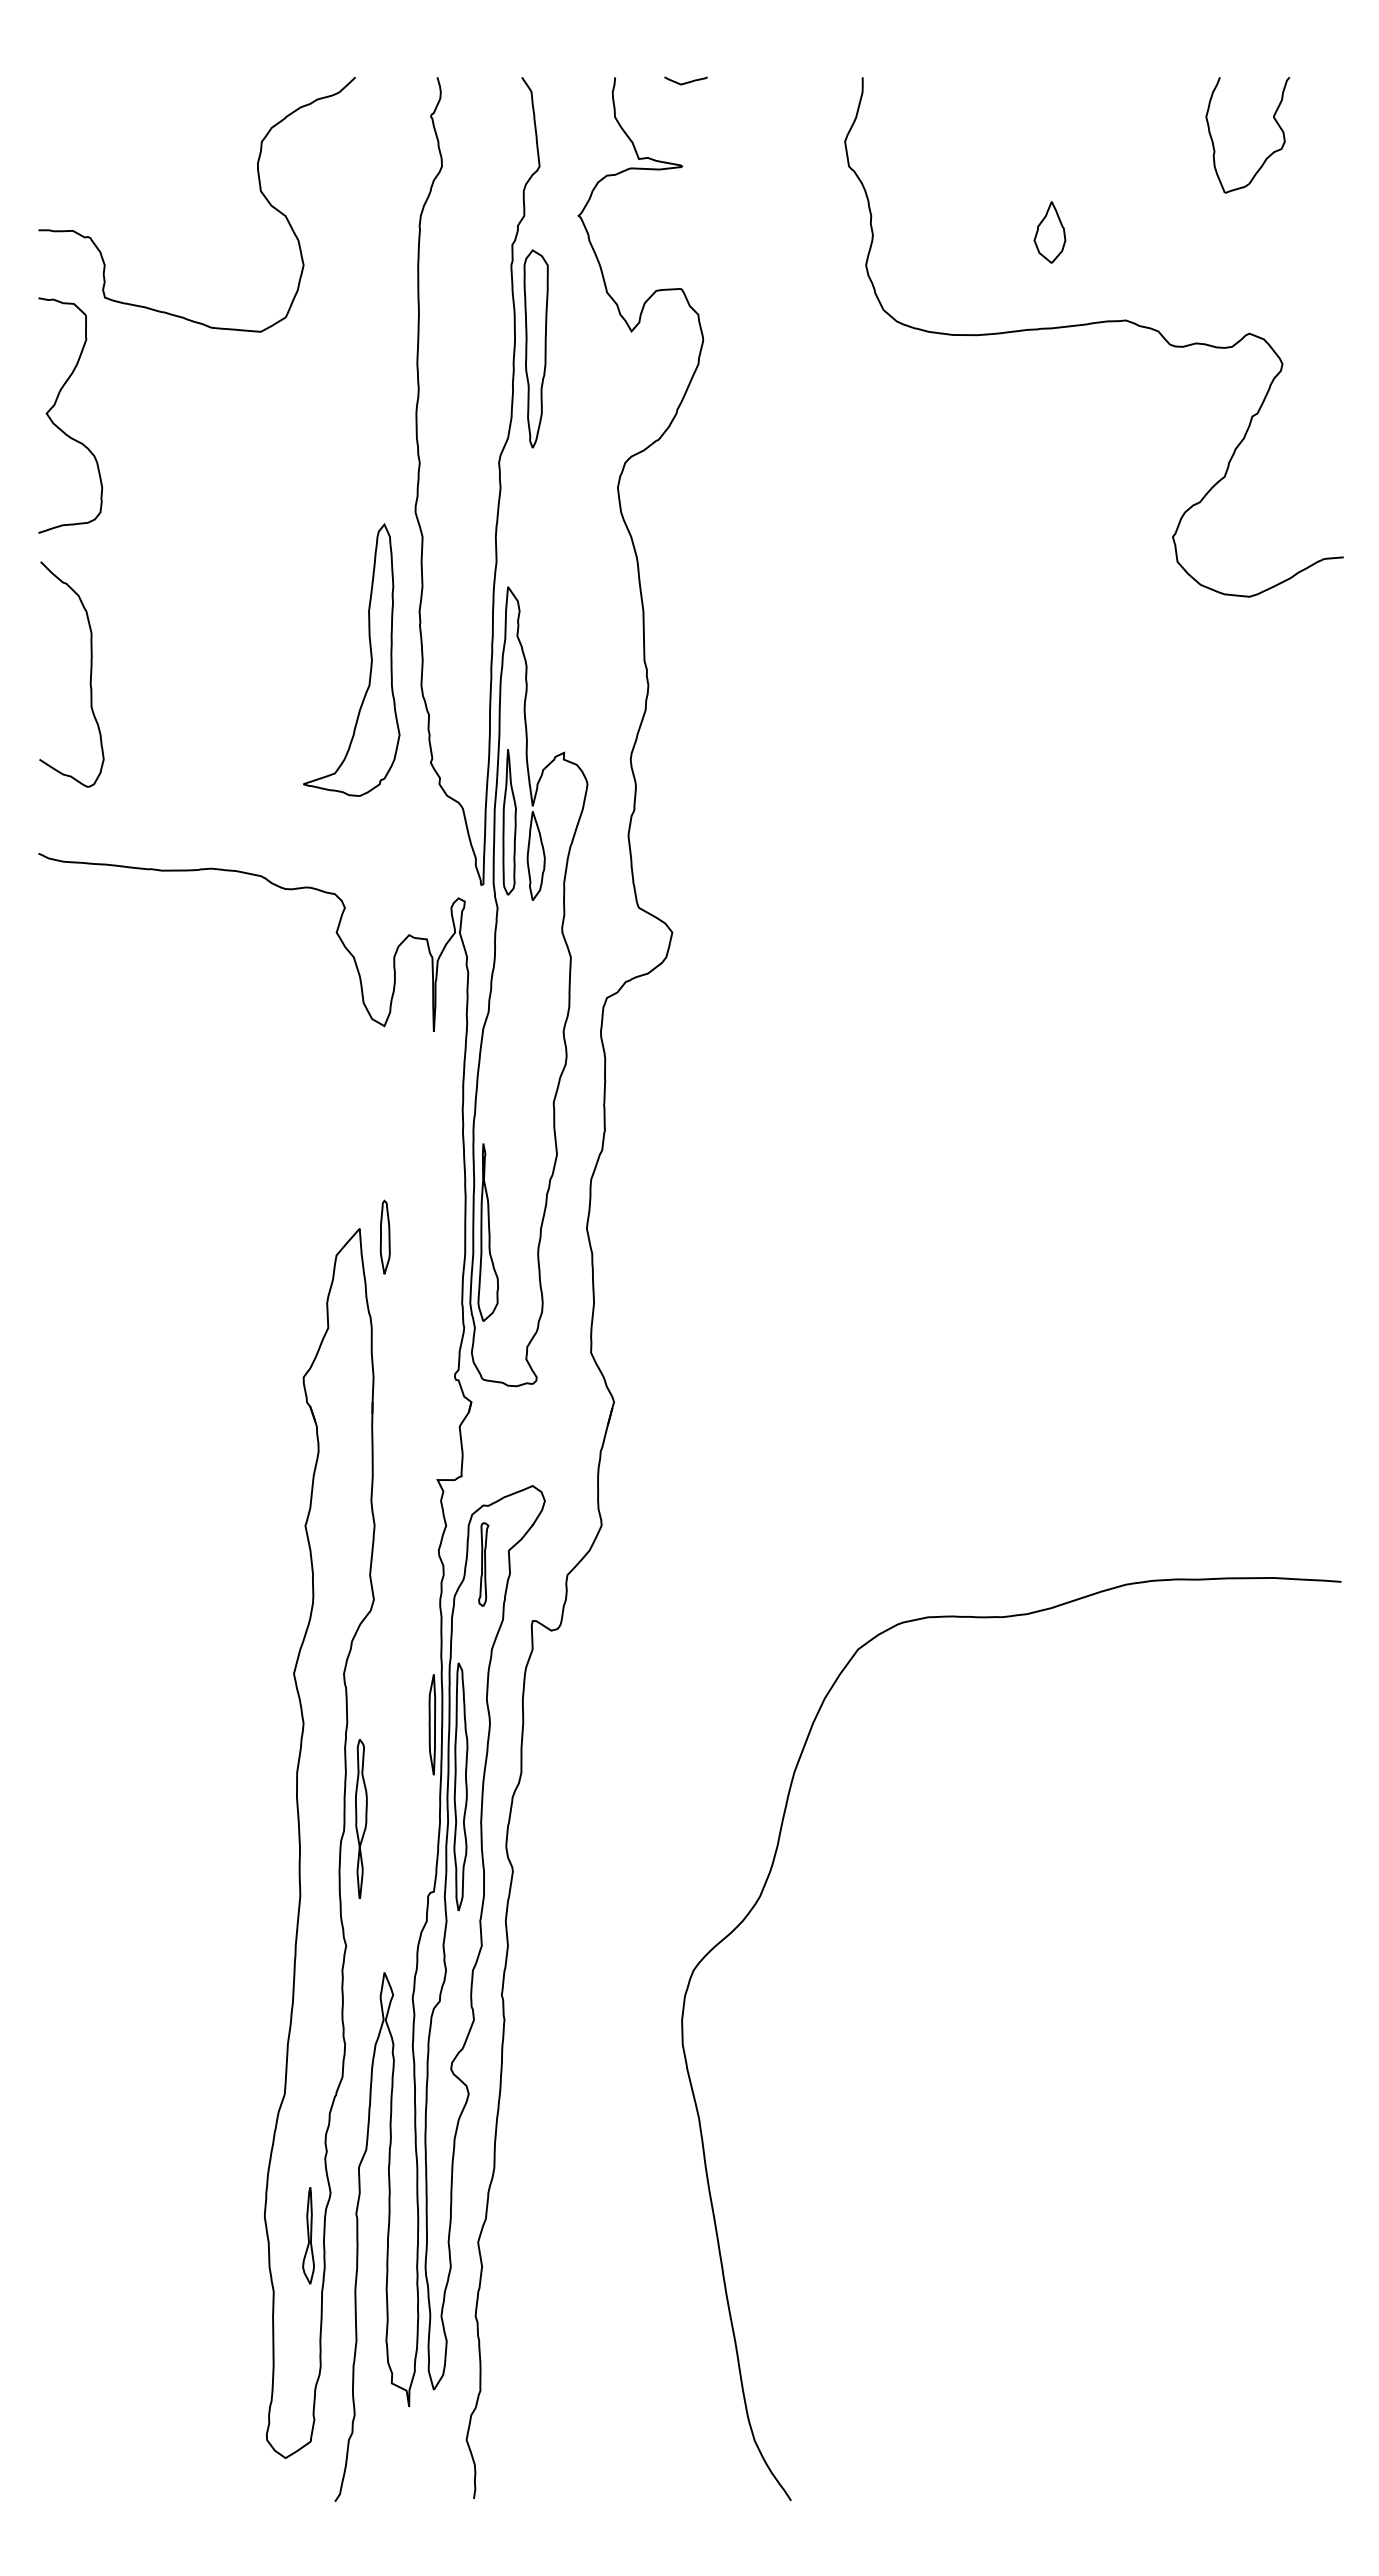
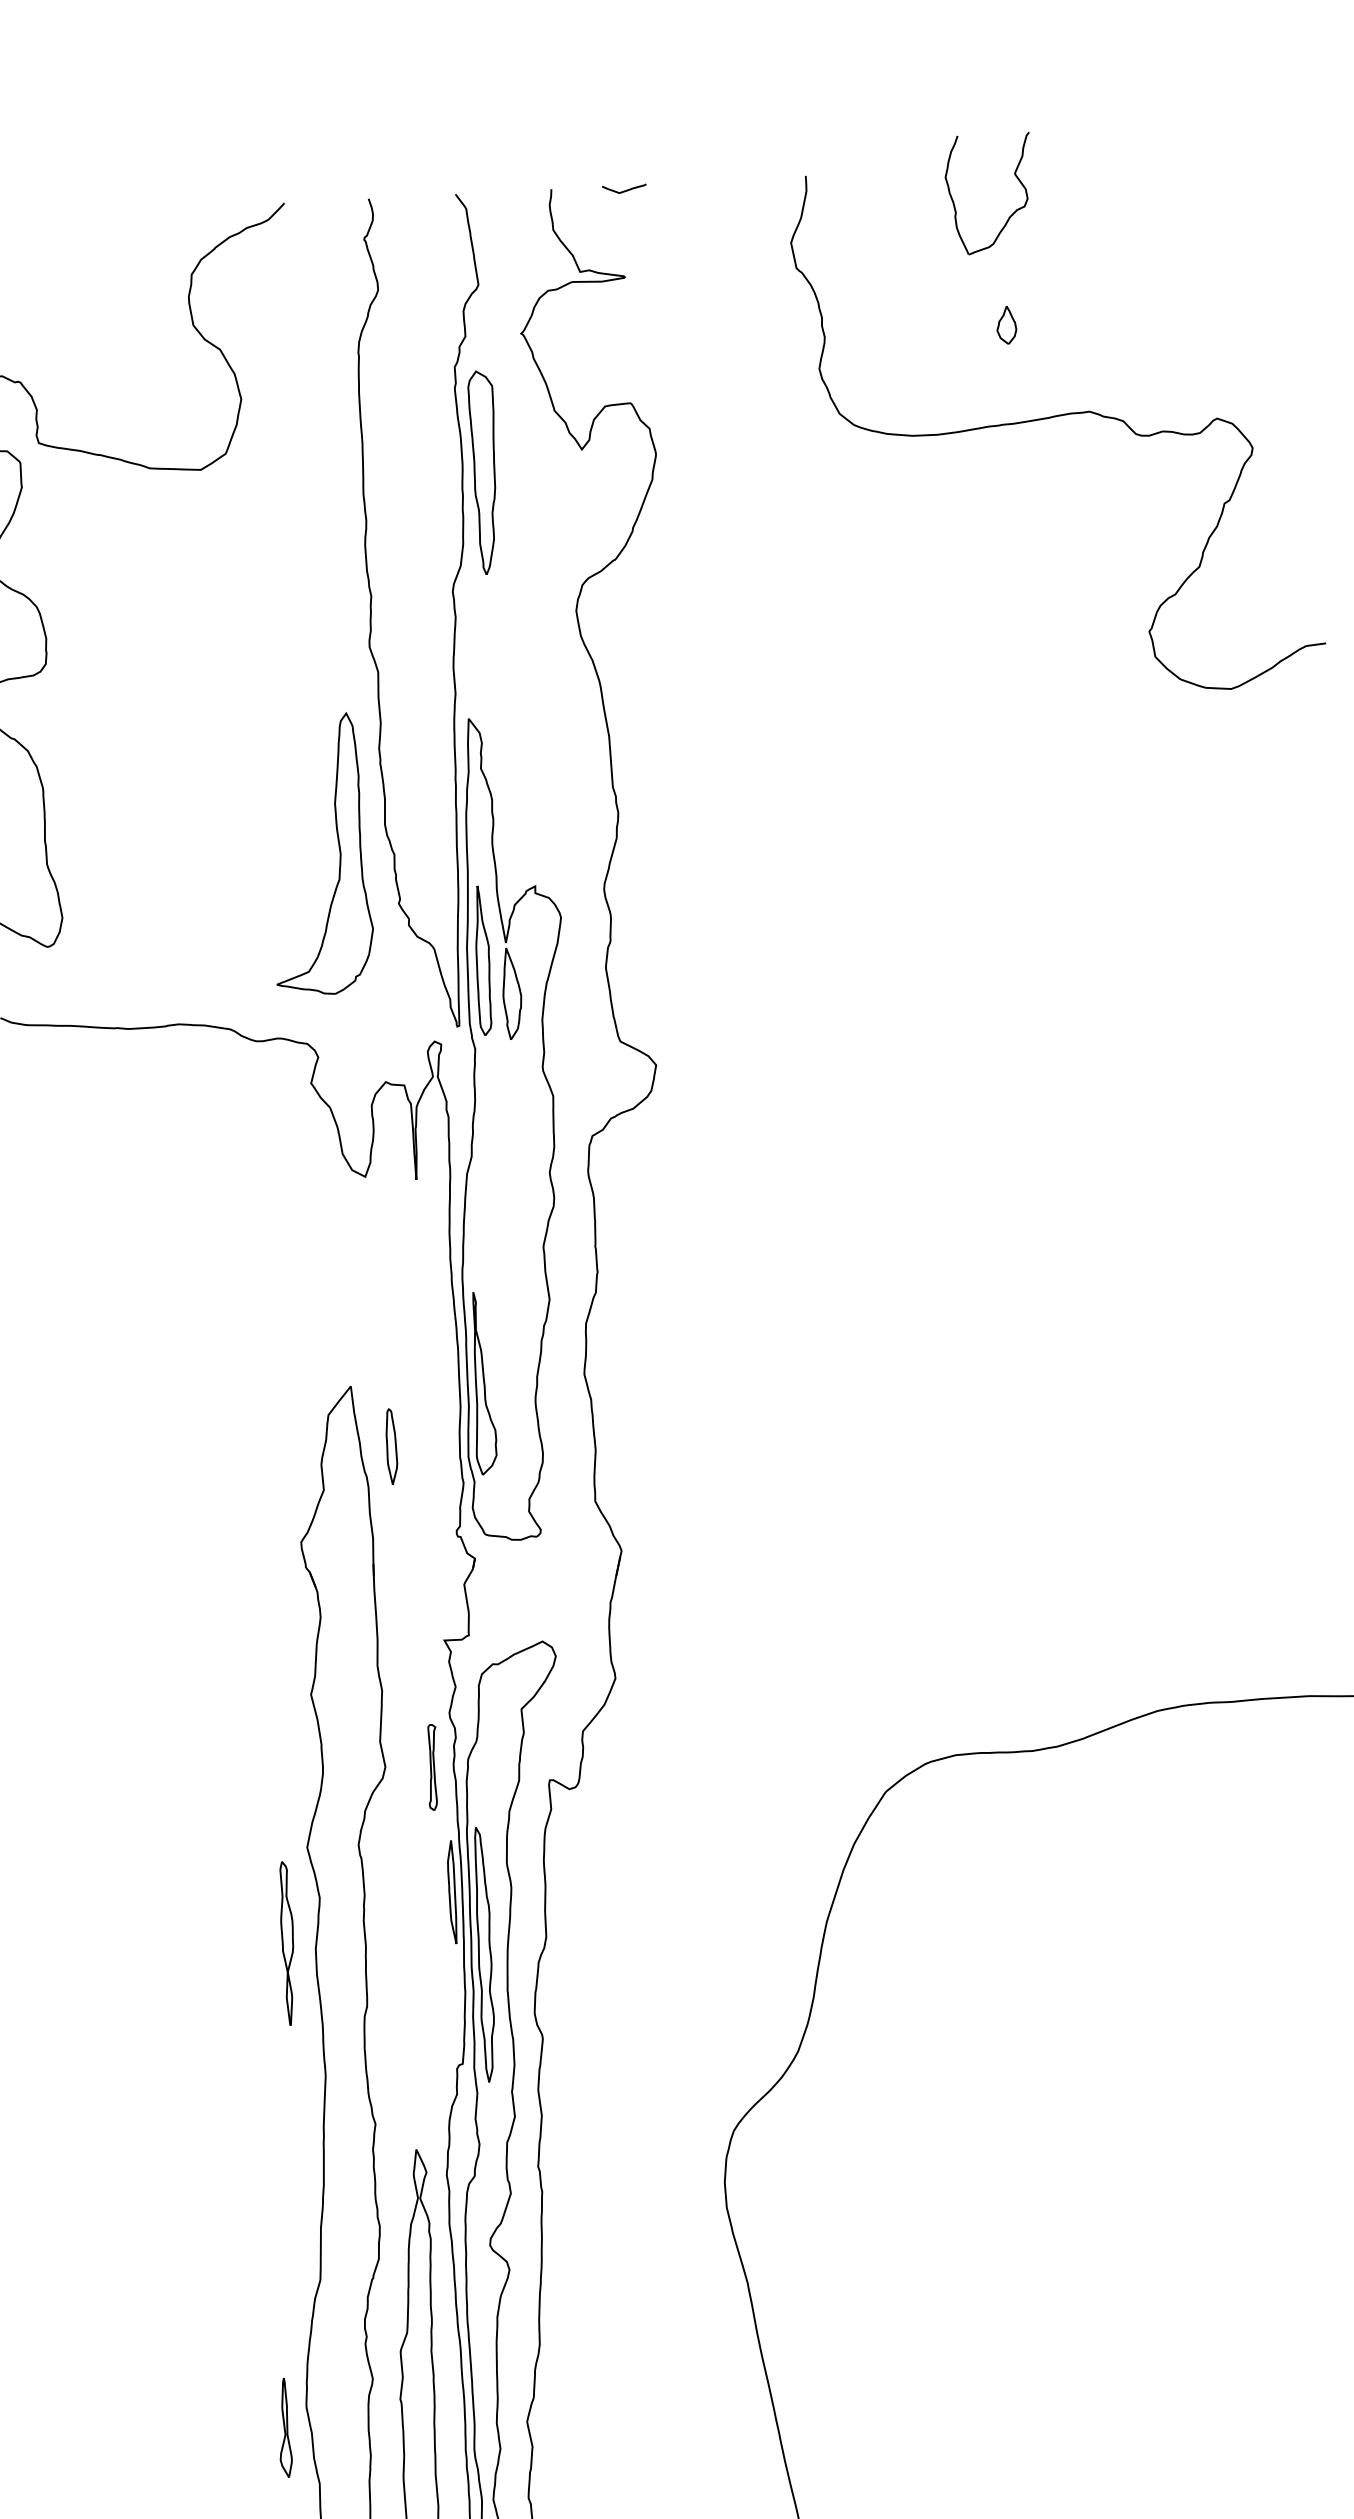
part: (1268, 155) -> (1011, 213), moved
part: (1049, 232) -> (1006, 325), size x0.6
part: (370, 658) -> (339, 851), moved
part: (384, 1236) -> (390, 1445), moved
part: (483, 1564) -> (432, 1767), moved
part: (361, 1818) -> (288, 1942), moved
part: (308, 2235) -> (284, 2427), moved

